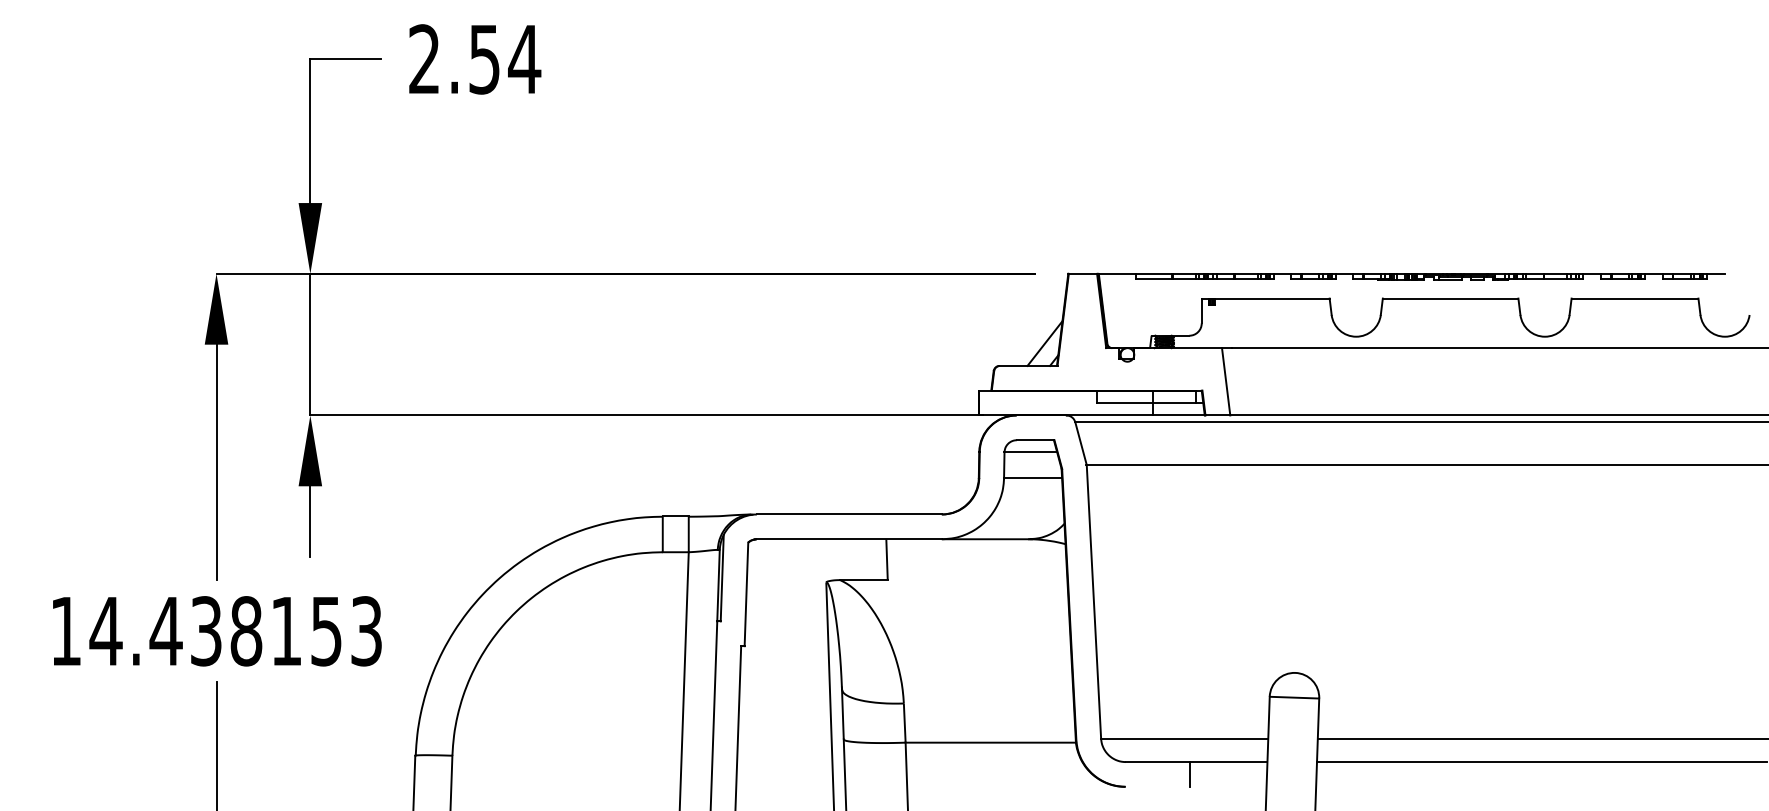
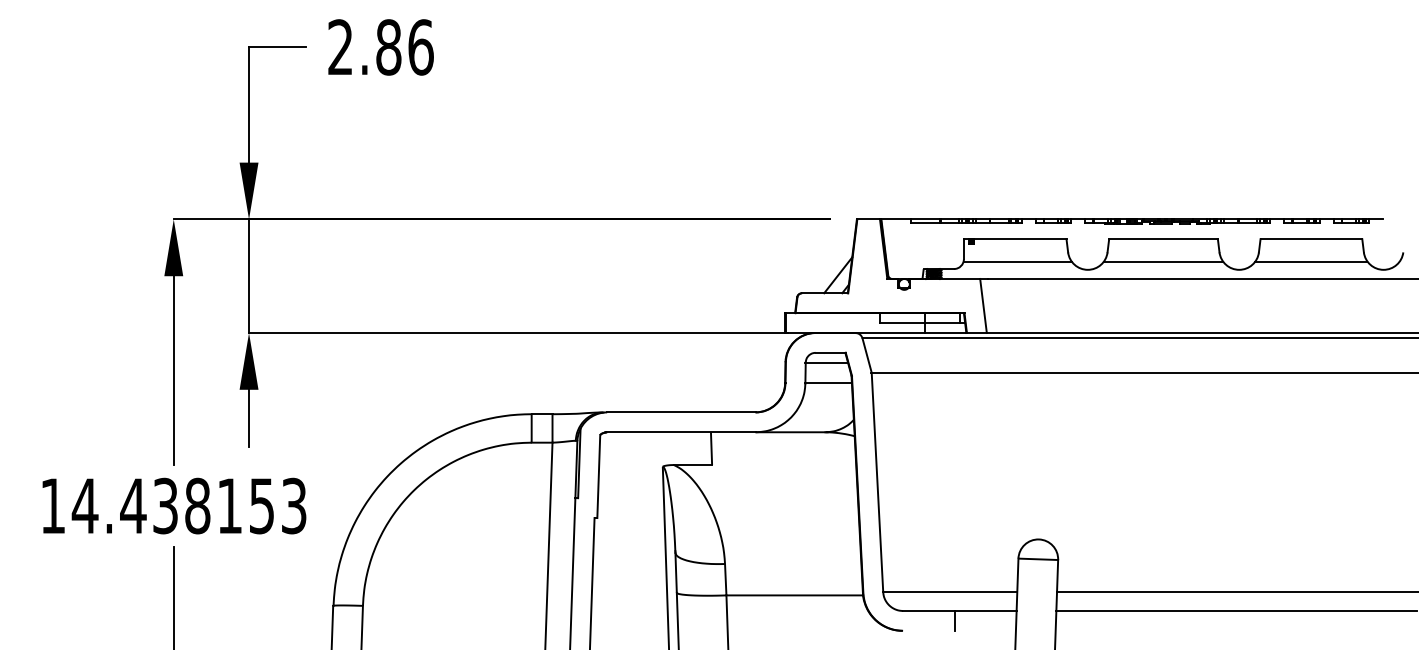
text: (505, 59) -> (405, 47), 2.54 -> 2.86
line: (1268, 326) -> (1017, 261), added
line: (1450, 326) -> (1163, 261), added
line: (1634, 326) -> (1311, 261), added

